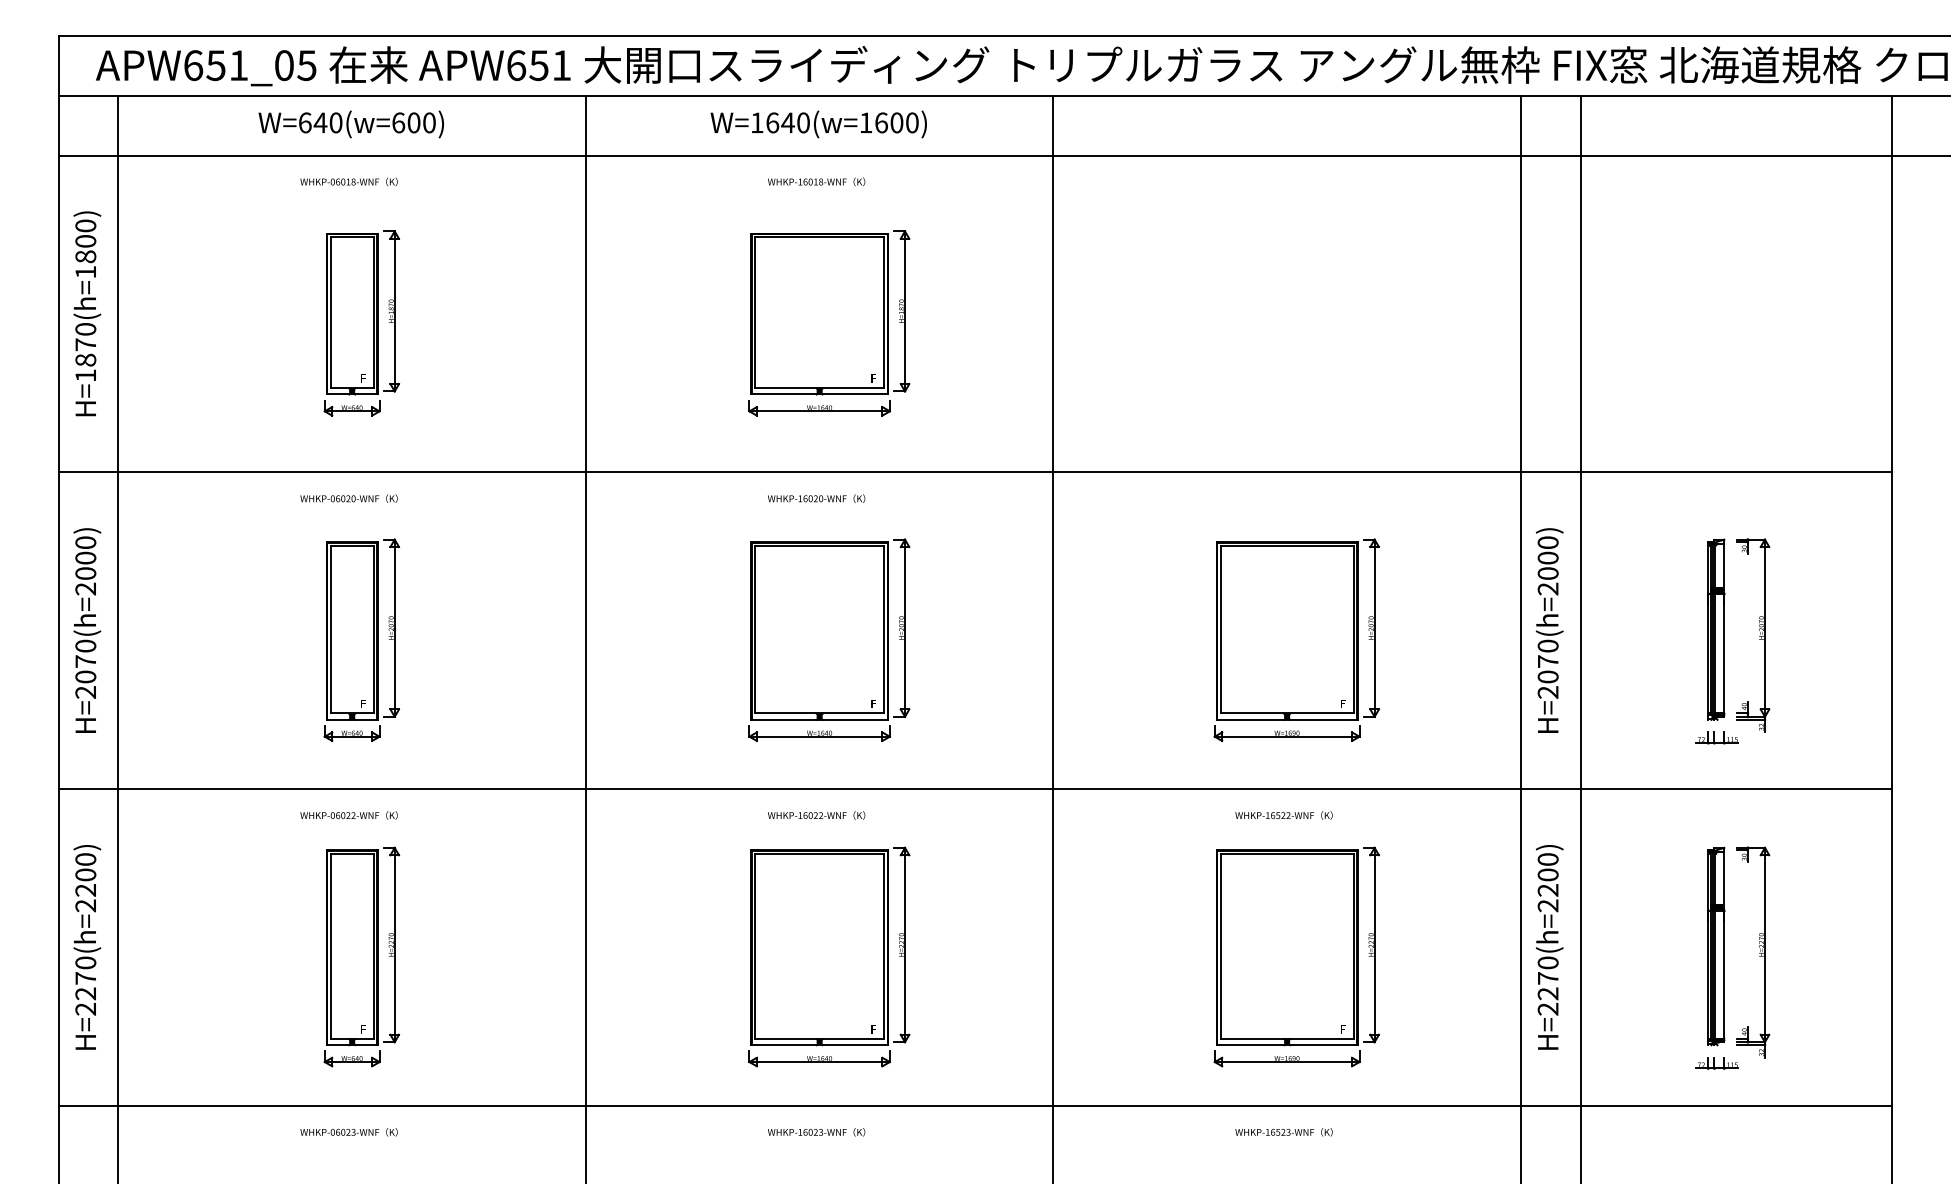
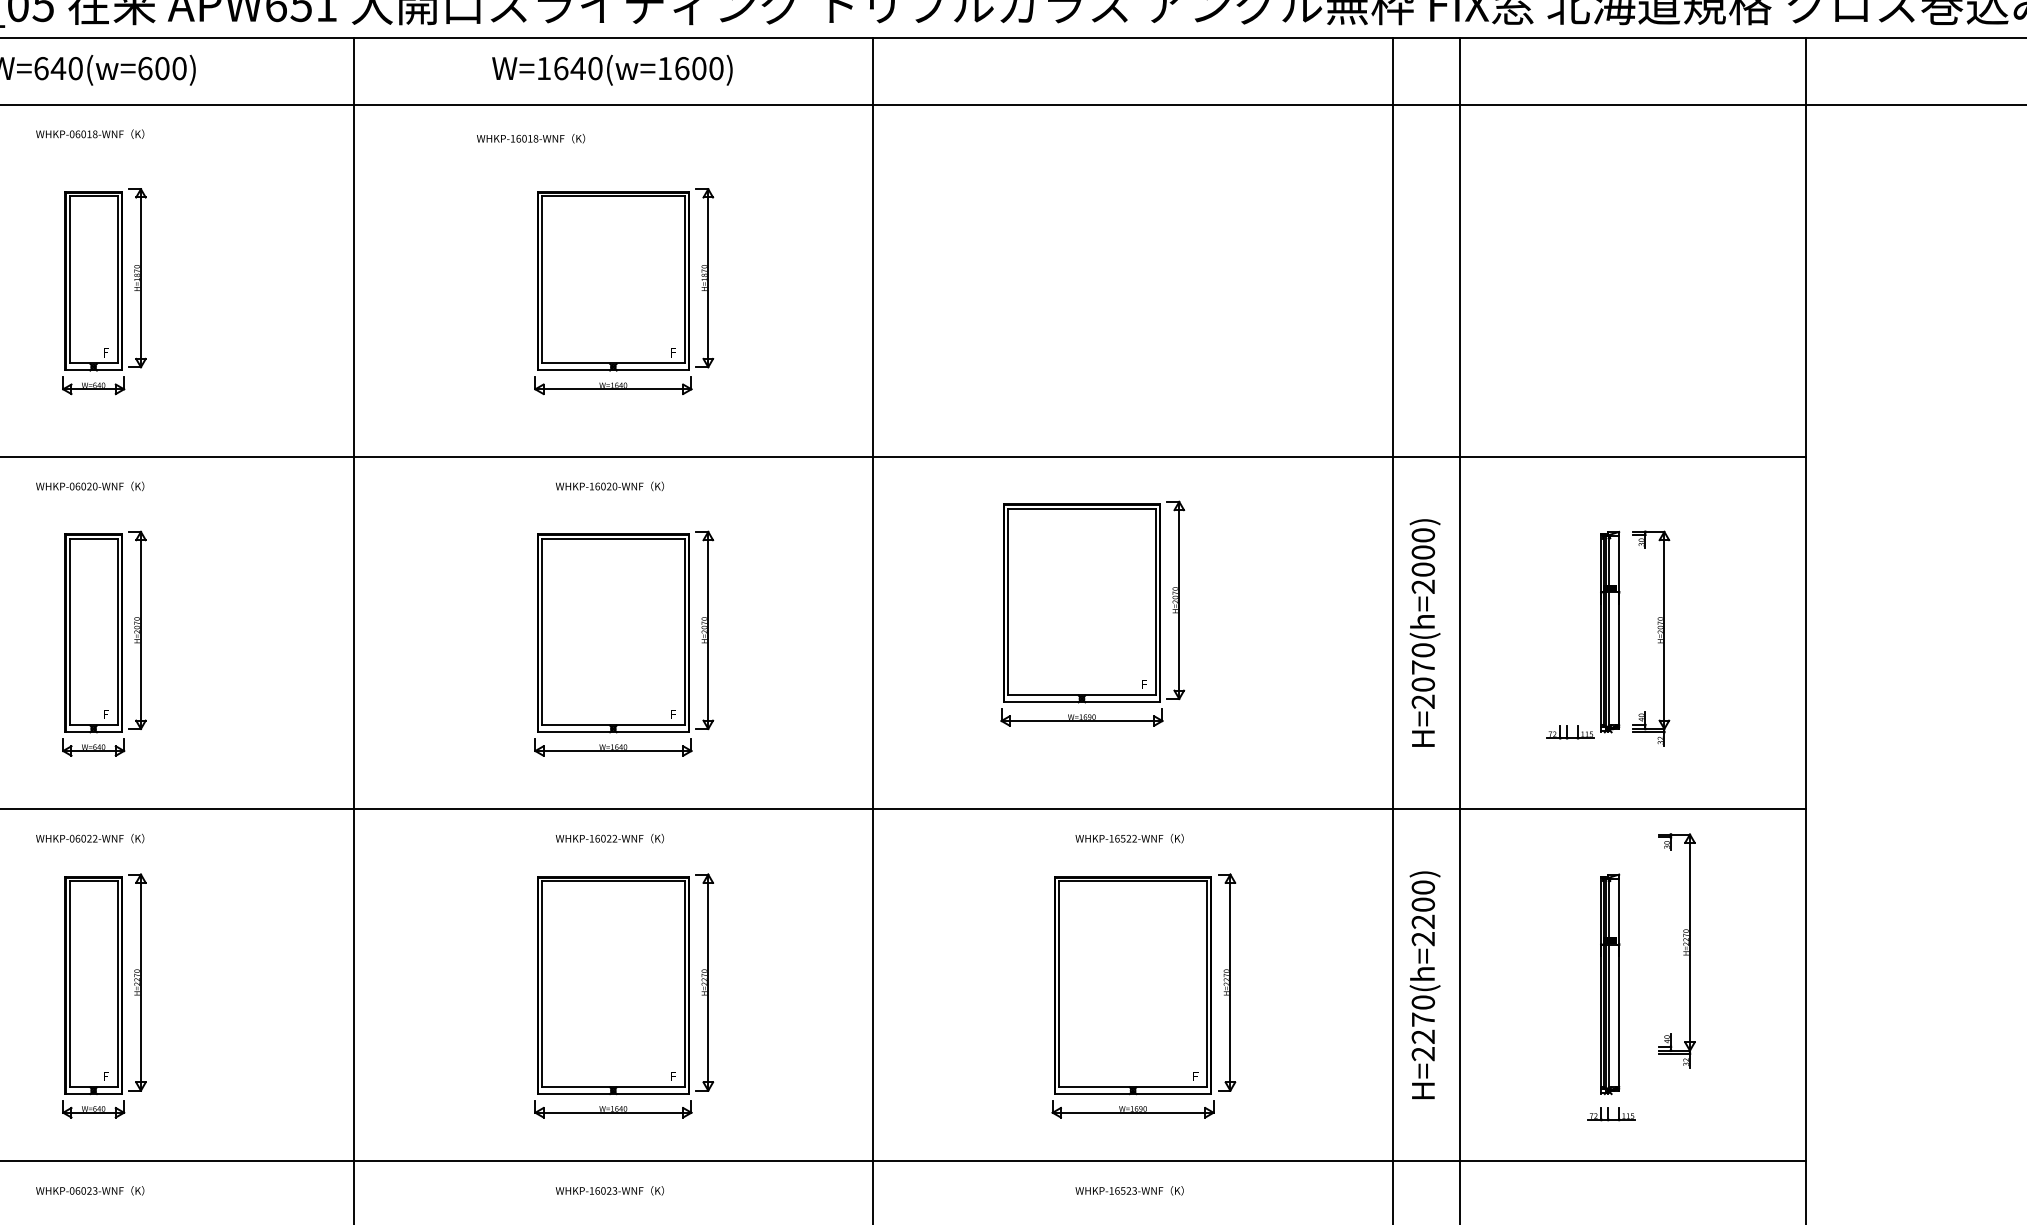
text: (816, 181) -> (530, 138), moved
part: (1296, 639) -> (1092, 612), moved
part: (1716, 737) -> (1569, 731), moved
part: (1759, 953) -> (1683, 952), moved

